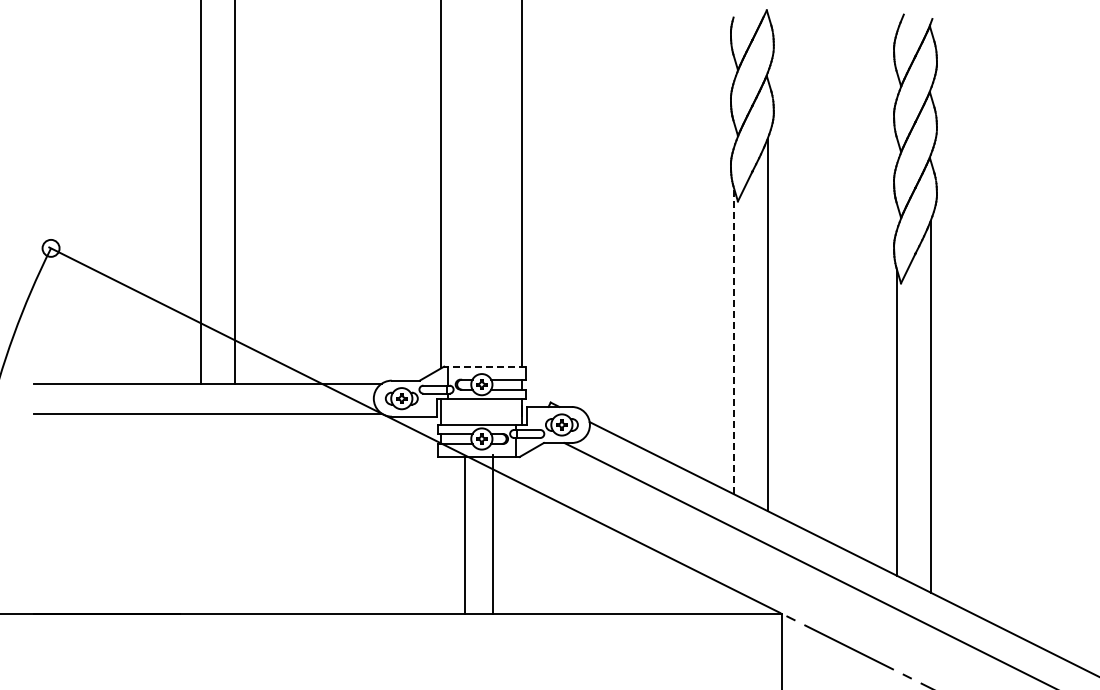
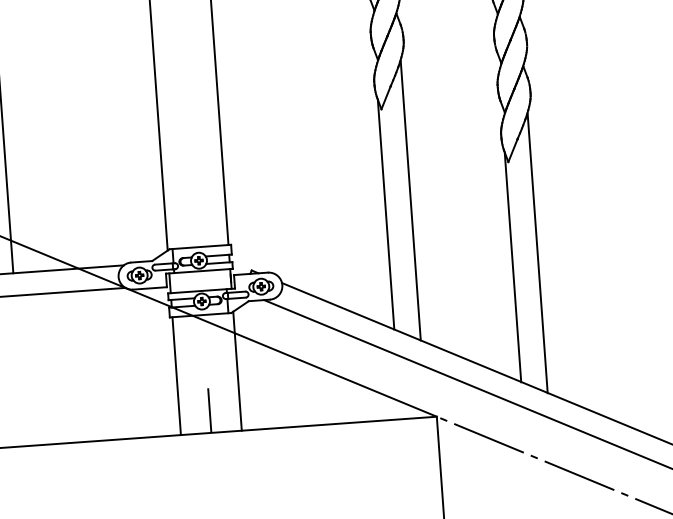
line: (734, 340) -> (386, 213), dashed -> solid
line: (485, 366) -> (200, 246), dashed -> solid
line: (493, 534) -> (237, 371), moved
line: (465, 535) -> (176, 376), moved
line: (481, 583) -> (209, 410), added

